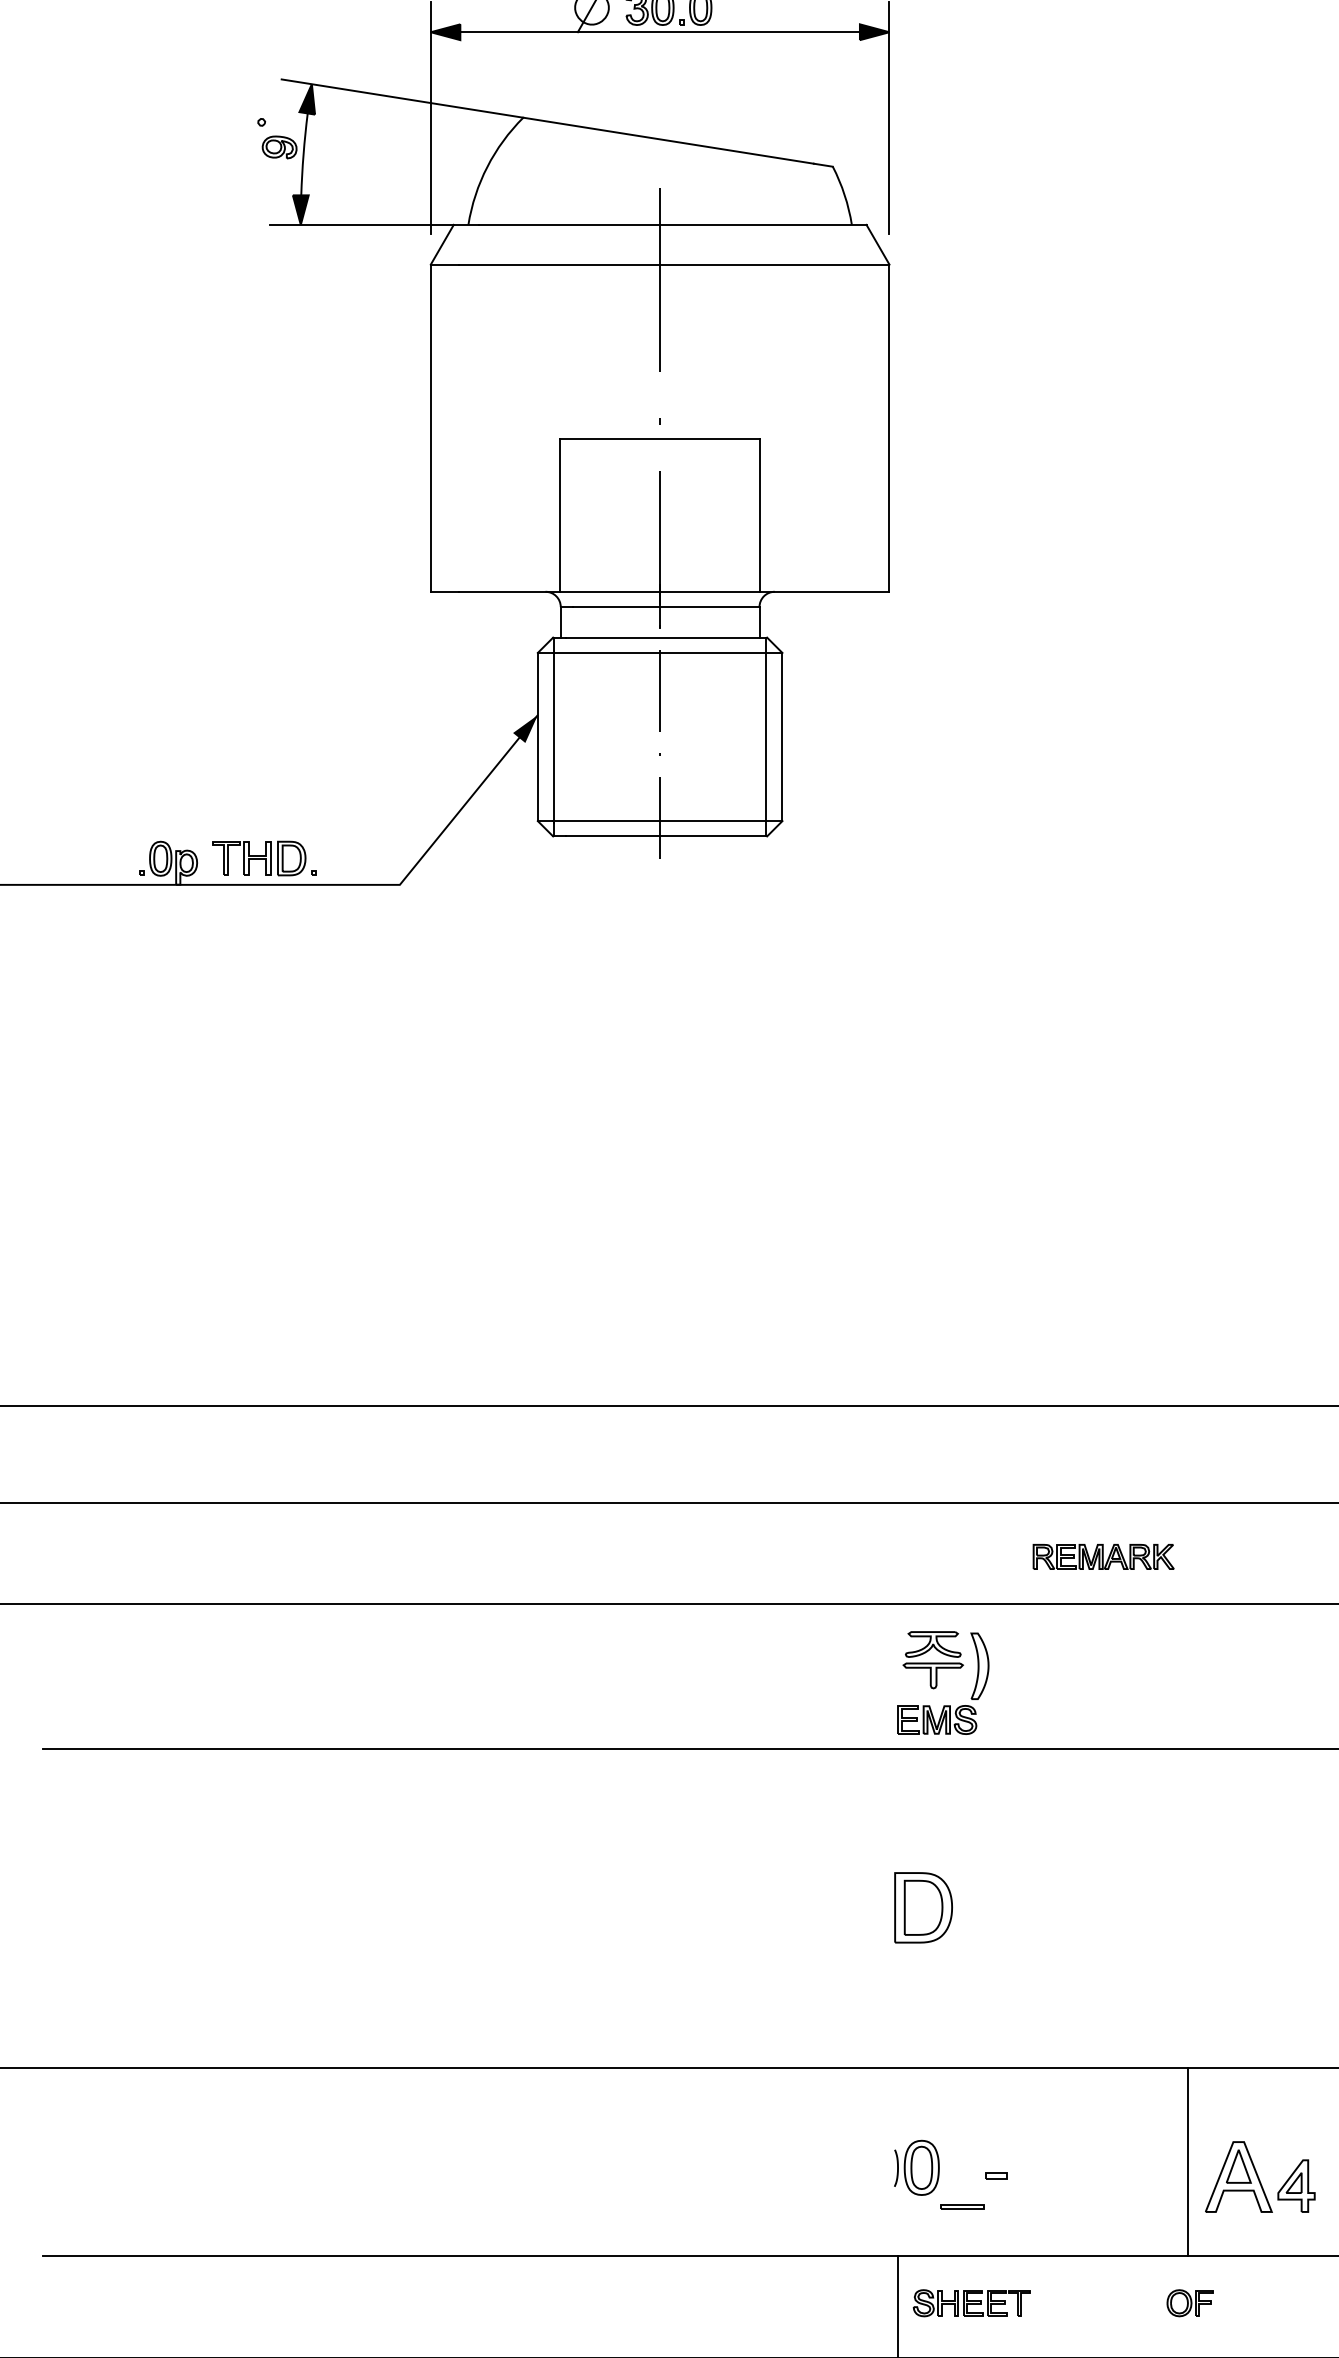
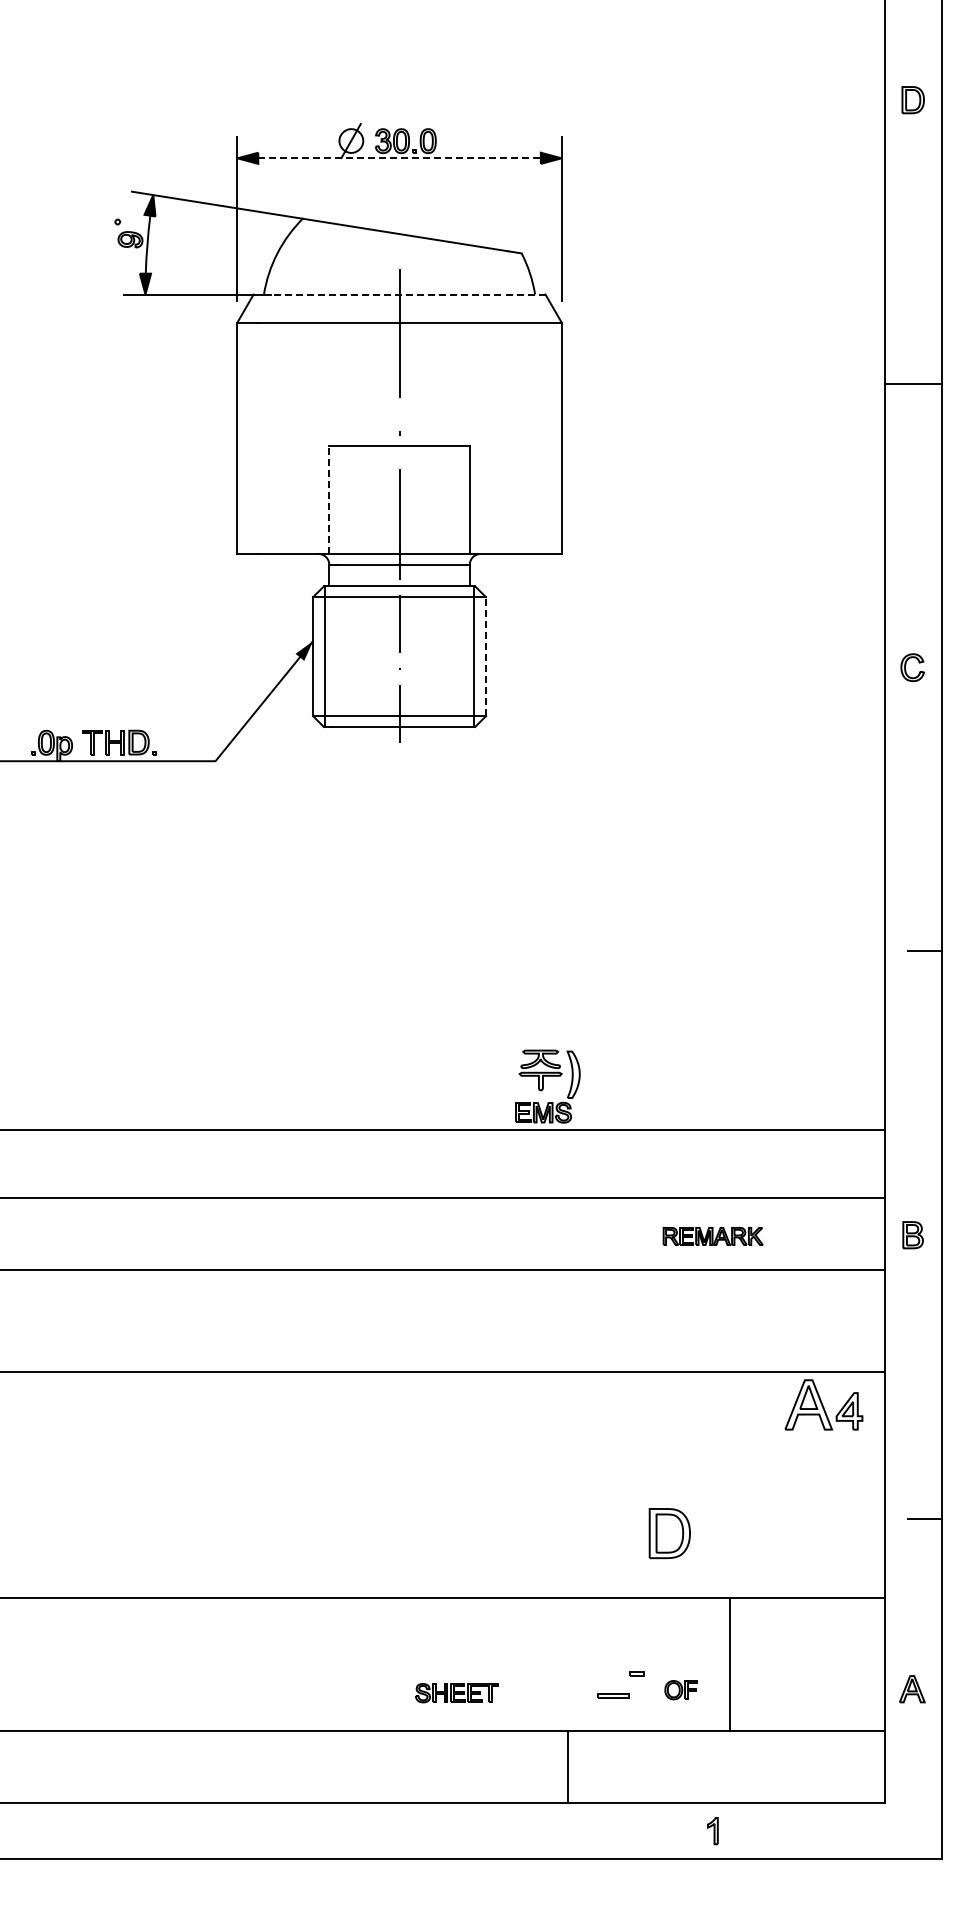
line: (661, 32) -> (400, 158), solid -> dashed
line: (671, 224) -> (407, 294), solid -> dashed
line: (559, 514) -> (328, 499), solid -> dashed
line: (783, 736) -> (486, 656), solid -> dashed
part: (942, 1682) -> (547, 1086), moved
part: (923, 1907) -> (669, 1533), moved
line: (1187, 2162) -> (729, 1664), moved
part: (916, 2167) -> (580, 1668), removed
part: (1259, 2176) -> (823, 1404), moved
part: (971, 2303) -> (456, 1693), moved
part: (1188, 2303) -> (680, 1690), moved

